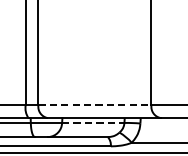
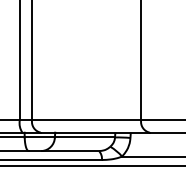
line: (94, 105) -> (86, 120), dashed -> solid
line: (93, 123) -> (85, 137), dashed -> solid

